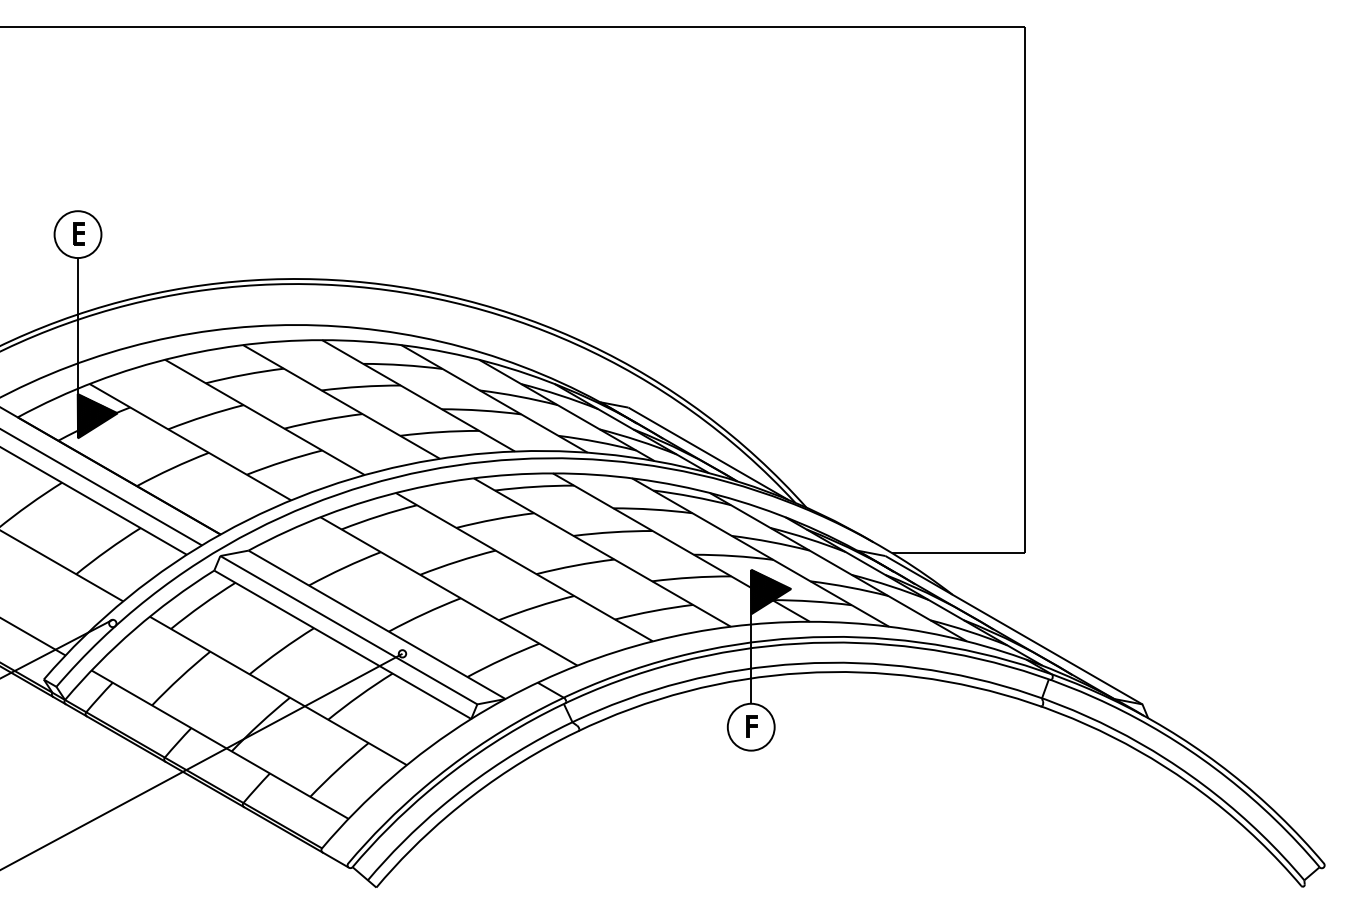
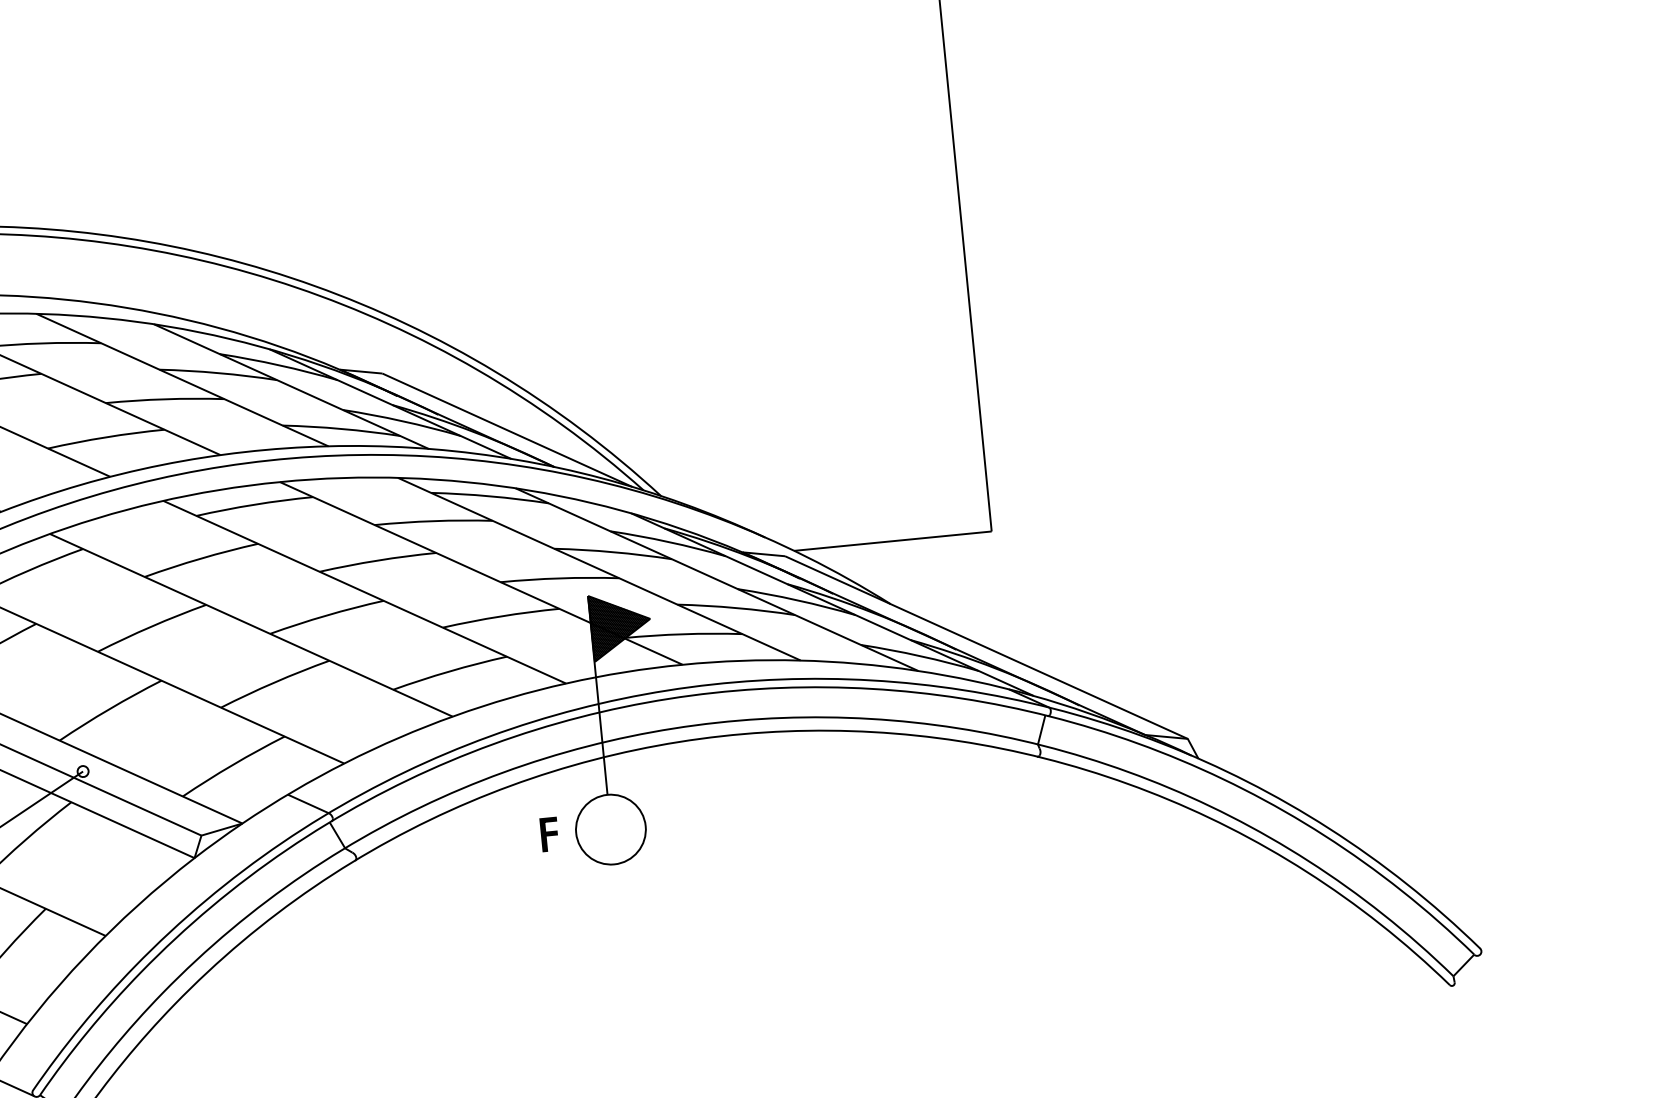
part: (751, 726) -> (548, 834), moved

